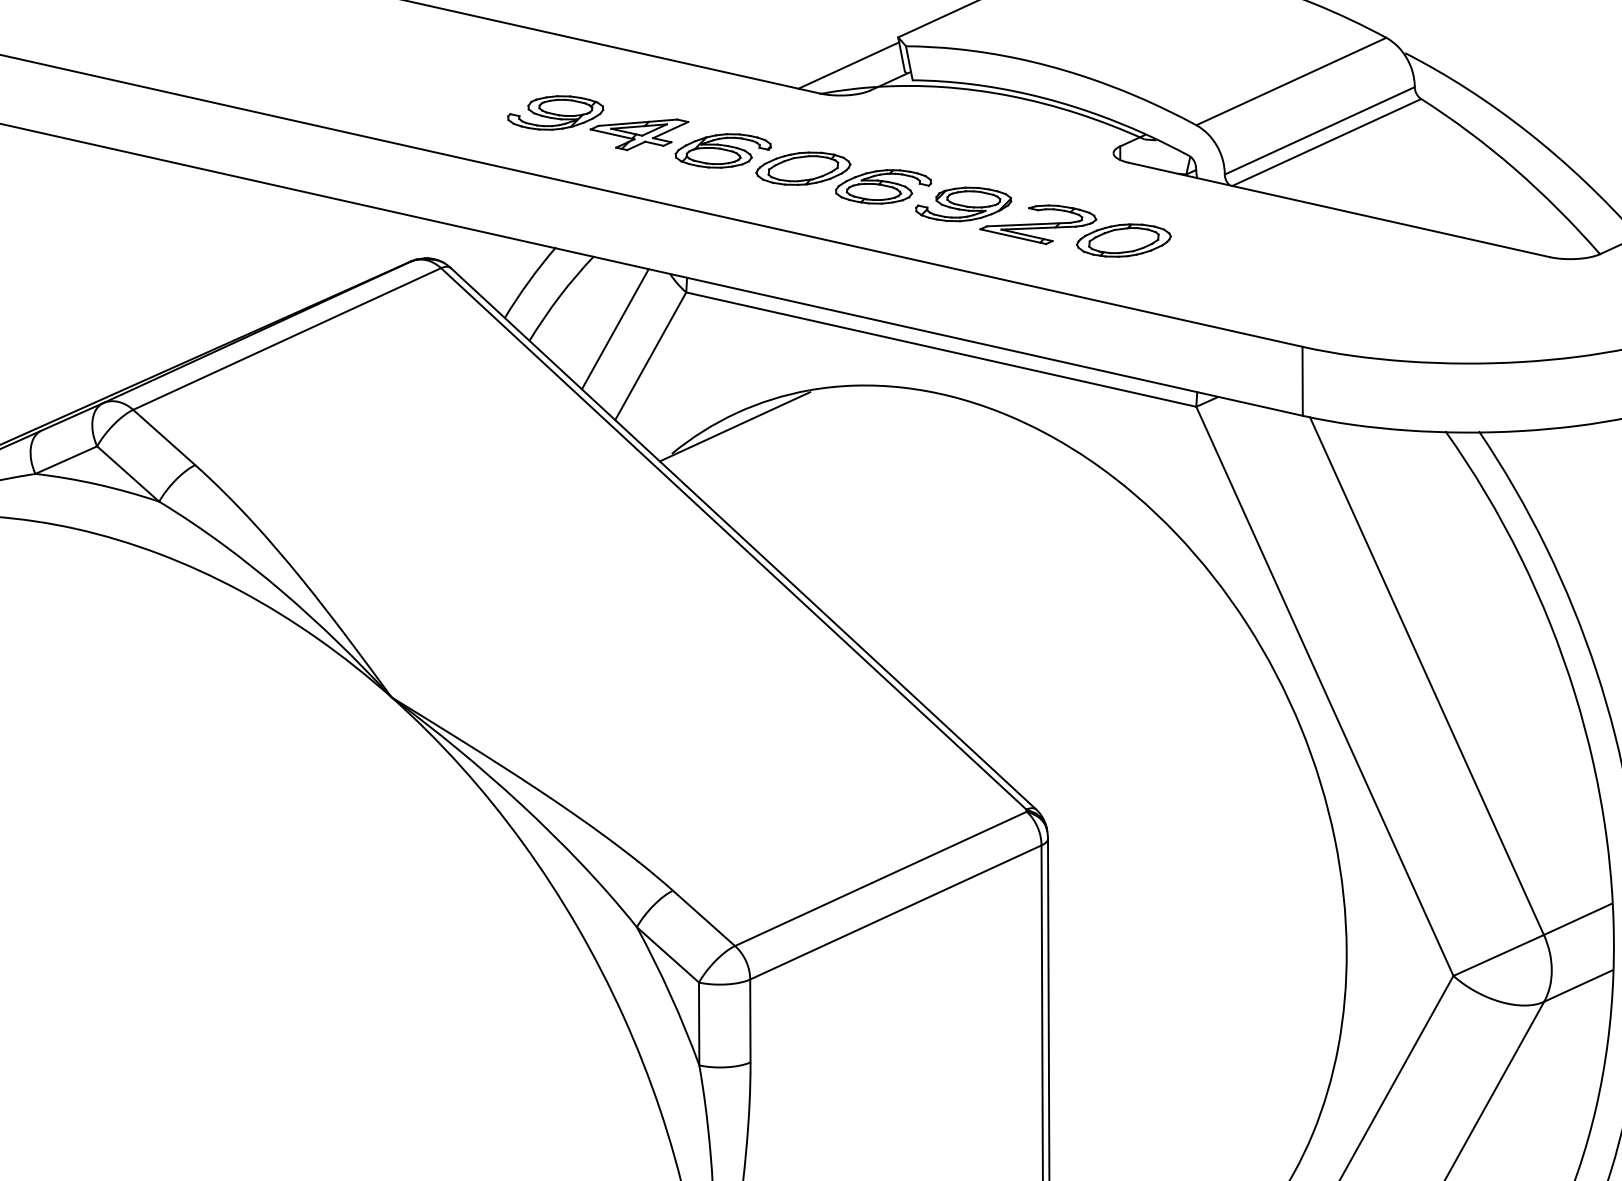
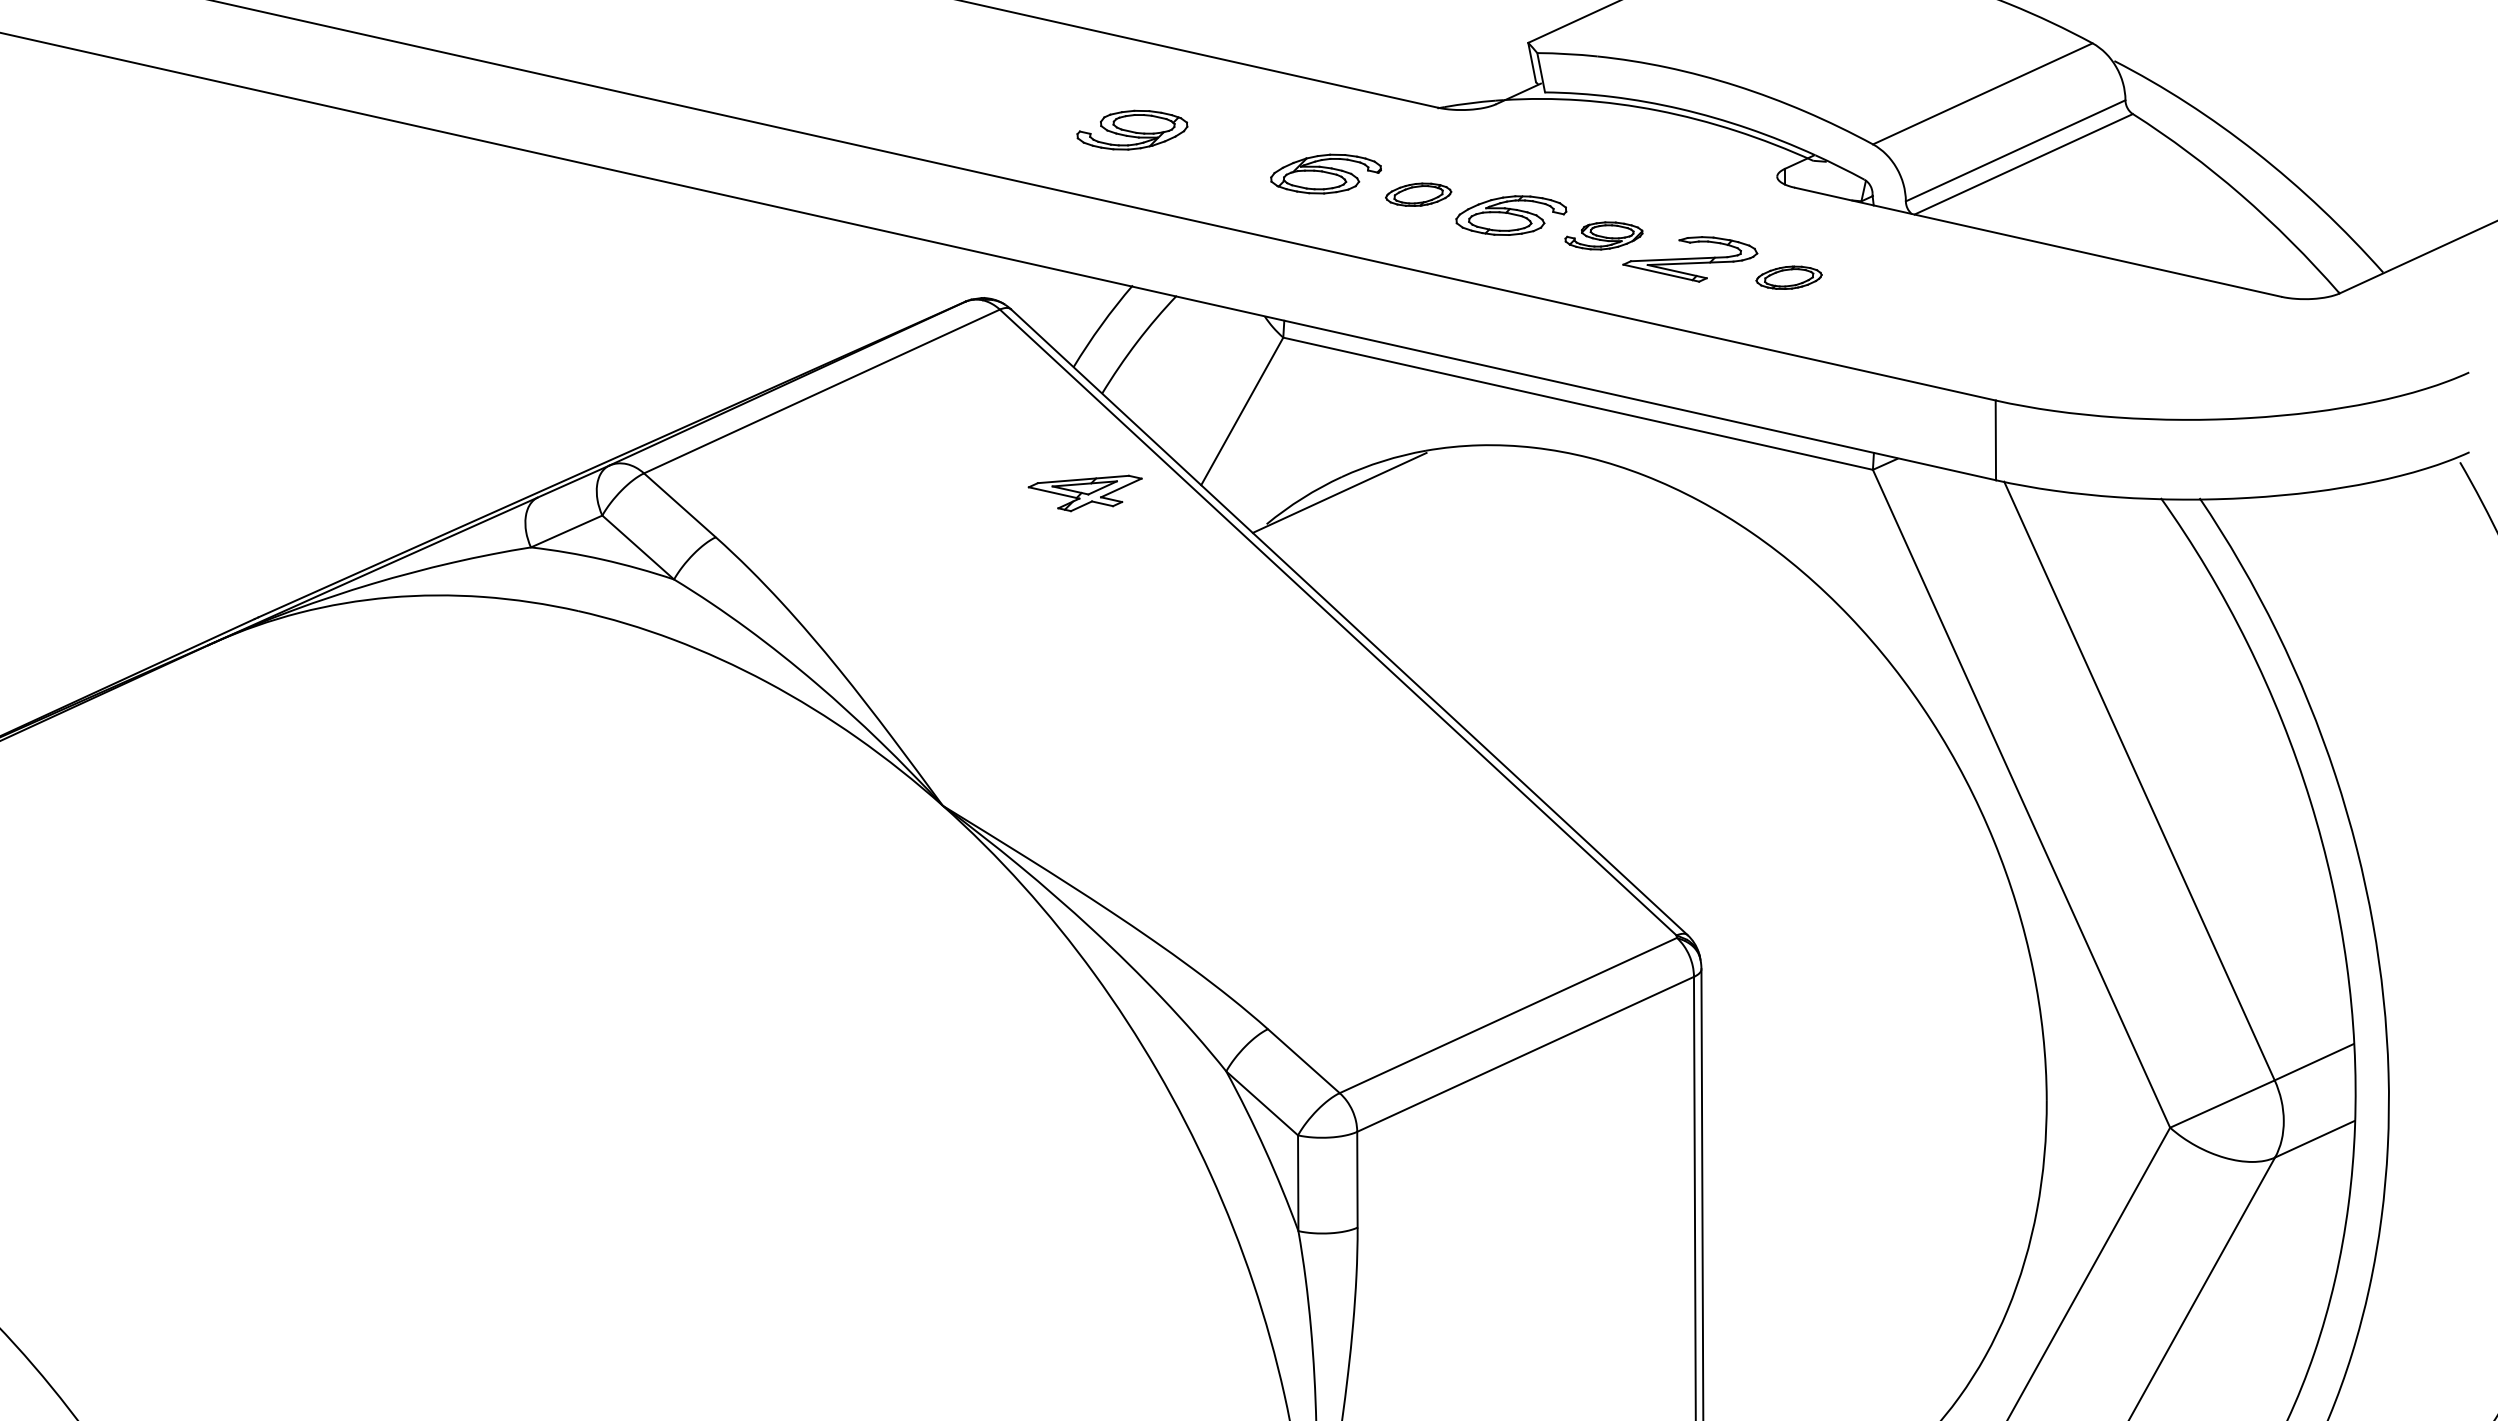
line: (849, 65) -> (1471, 75), removed
part: (638, 134) -> (1084, 493), moved
part: (803, 168) -> (1418, 194), size x0.6
part: (963, 204) -> (1603, 235), size x0.7
part: (1123, 240) -> (1788, 277), size x0.6
line: (614, 328) -> (1200, 379), removed

